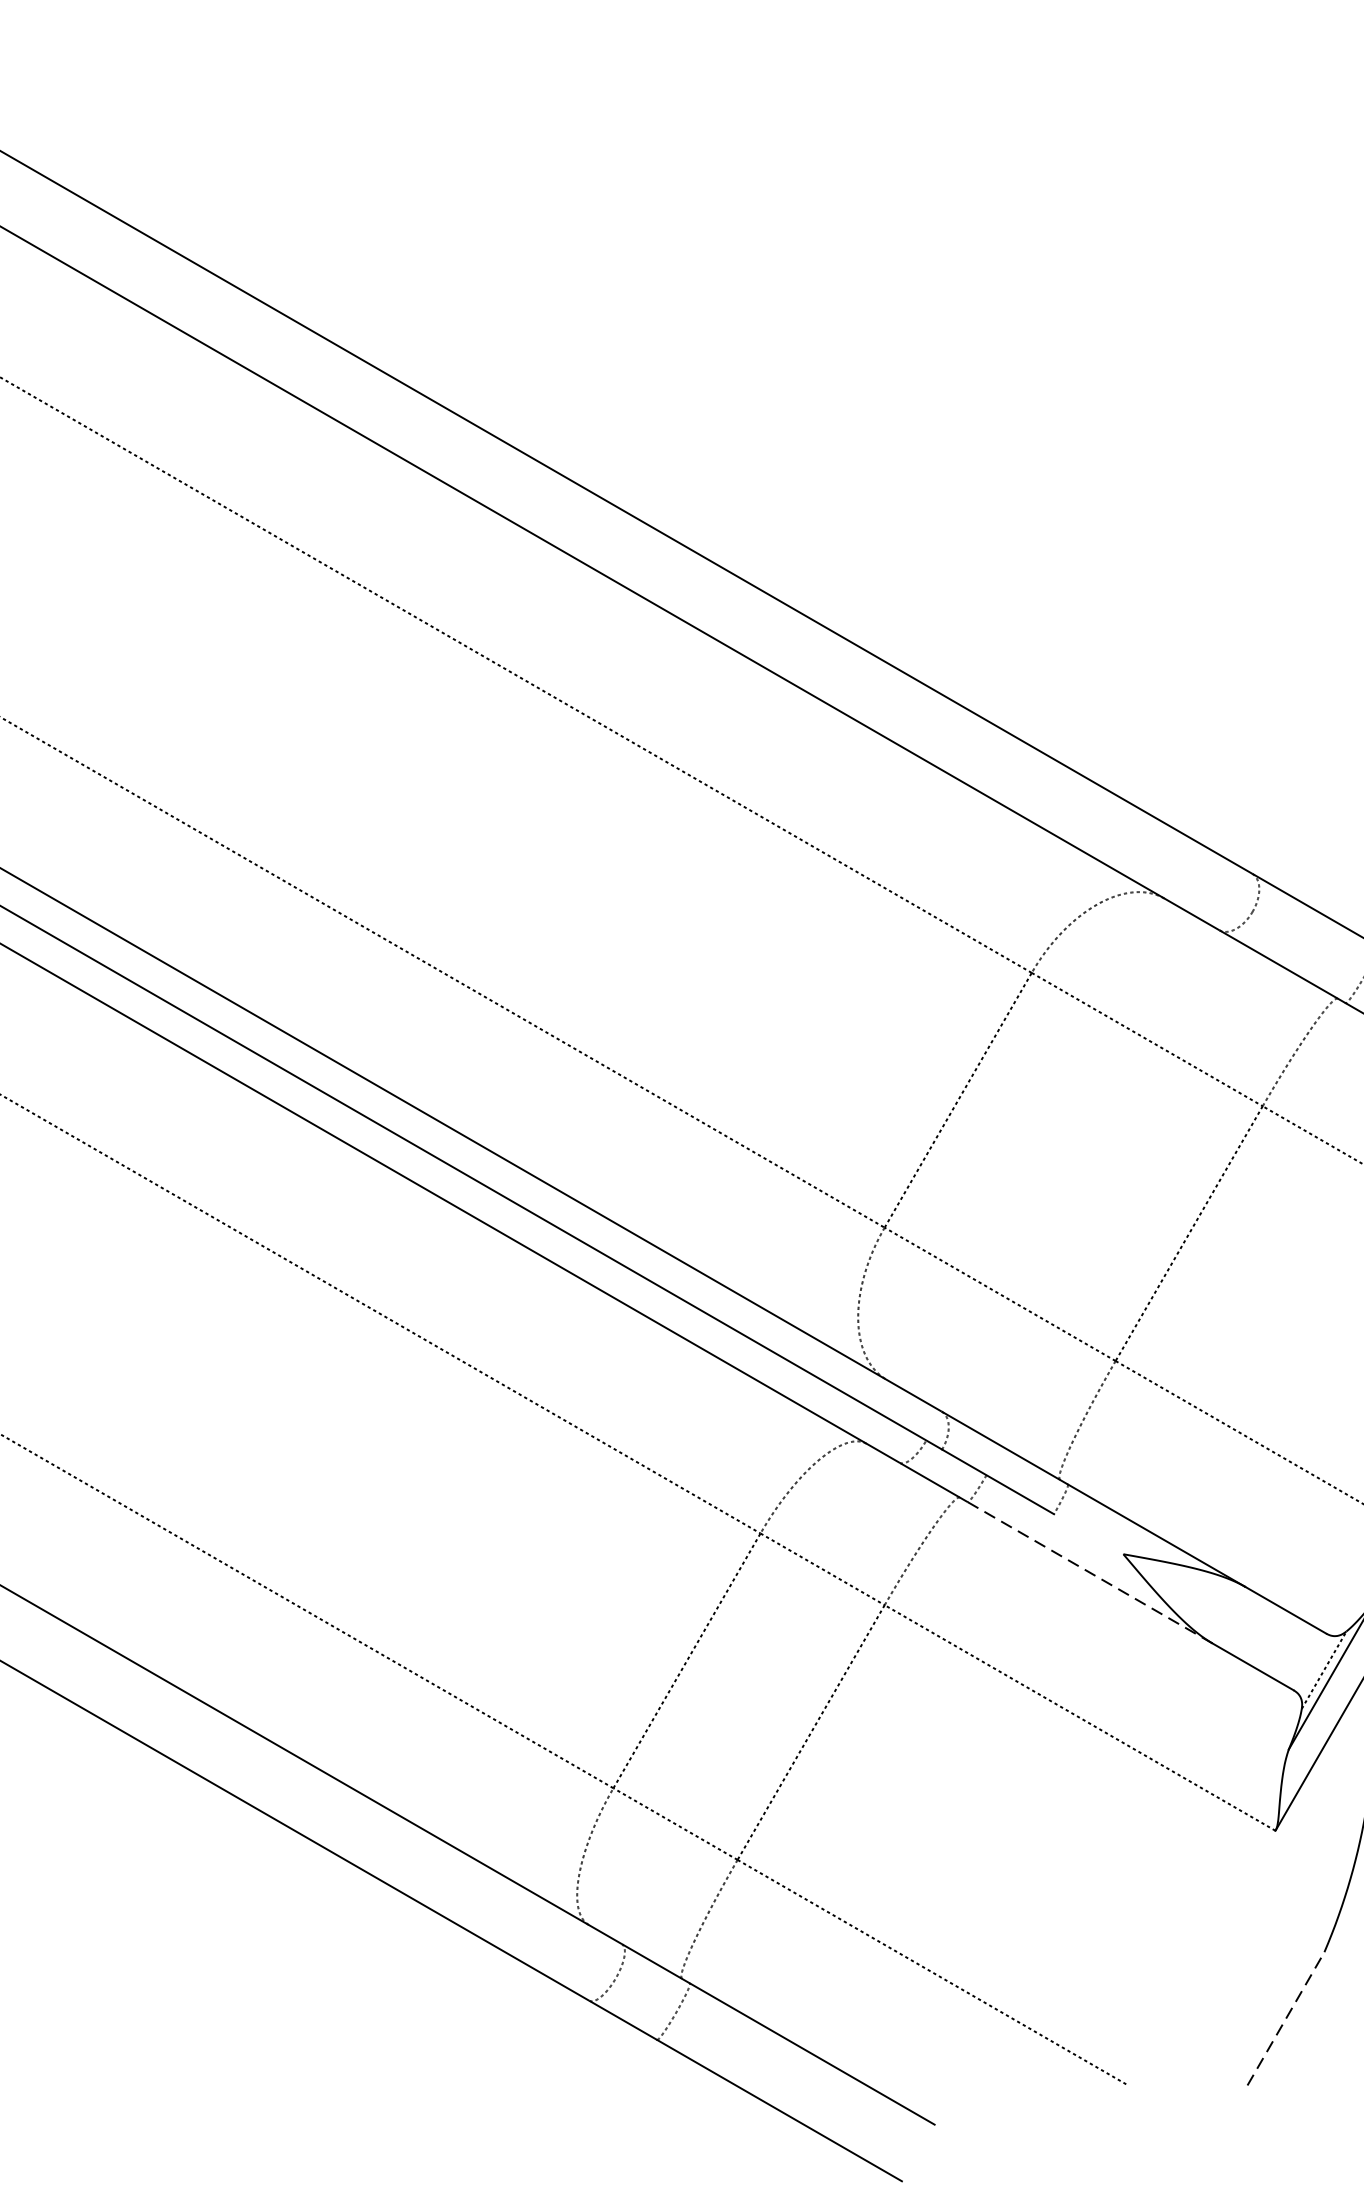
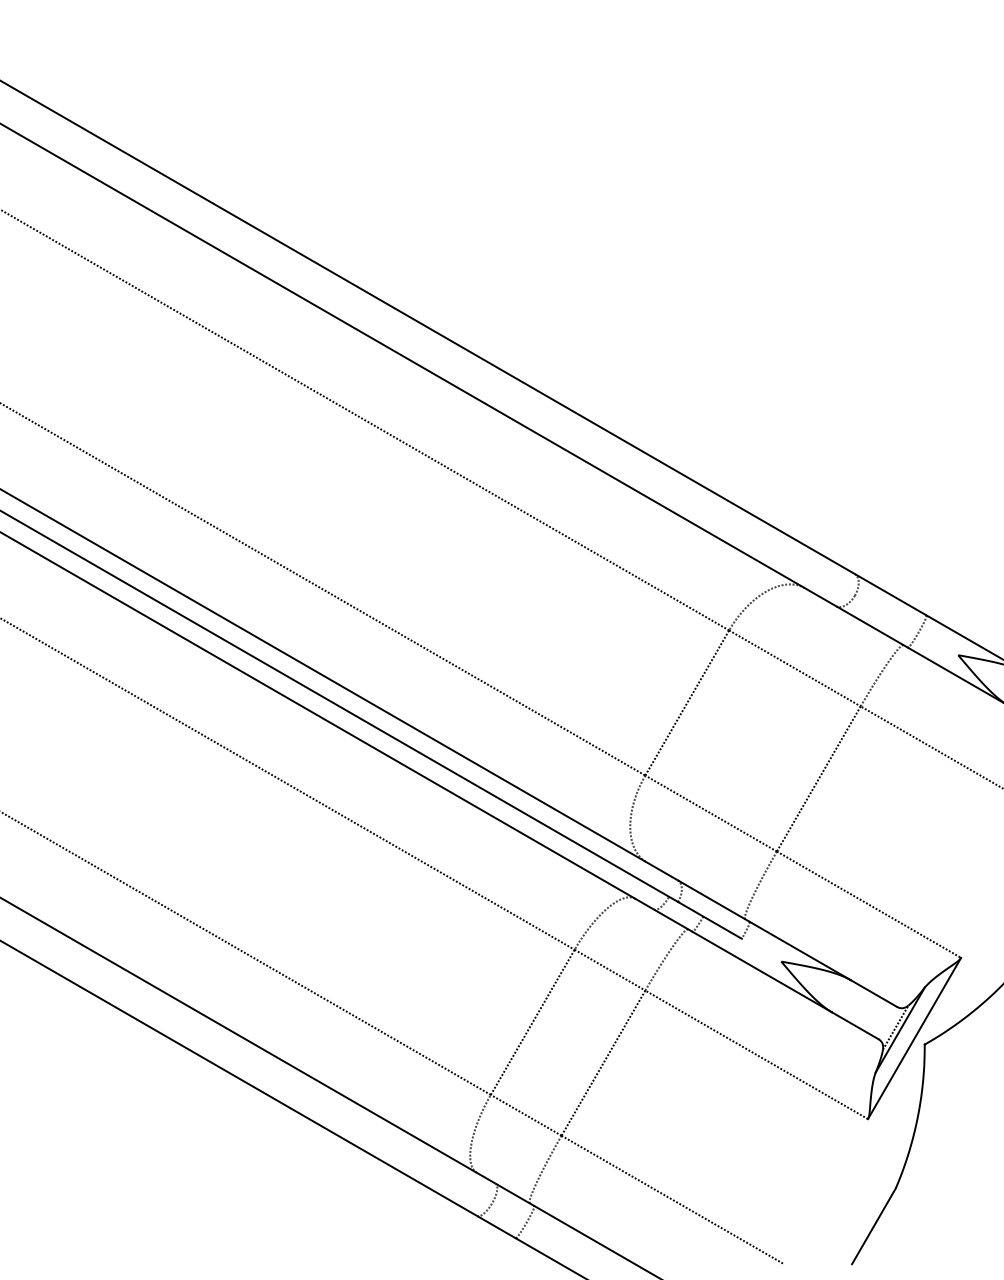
line: (1088, 1571) -> (761, 971), dashed -> solid
line: (1285, 2019) -> (873, 1226), dashed -> solid

